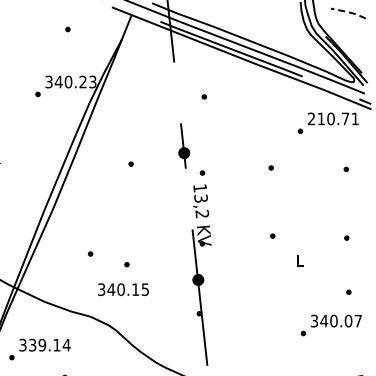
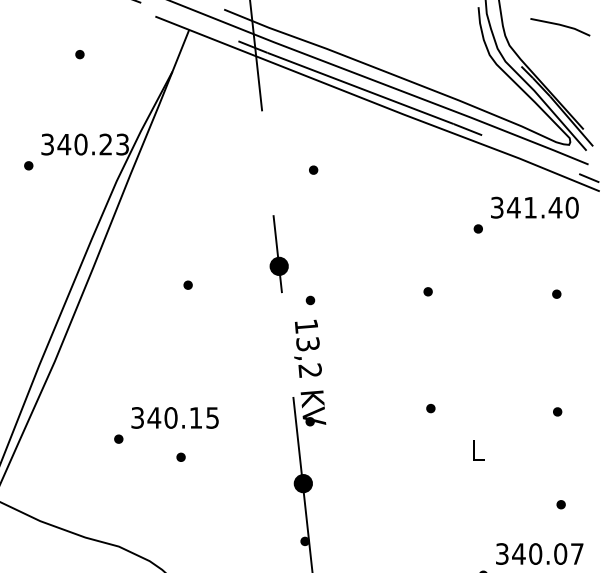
line: (348, 12) -> (560, 25), dashed -> solid
text: (333, 118) -> (534, 207), 210.71 -> 341.40
text: (123, 289) -> (175, 417), moved

